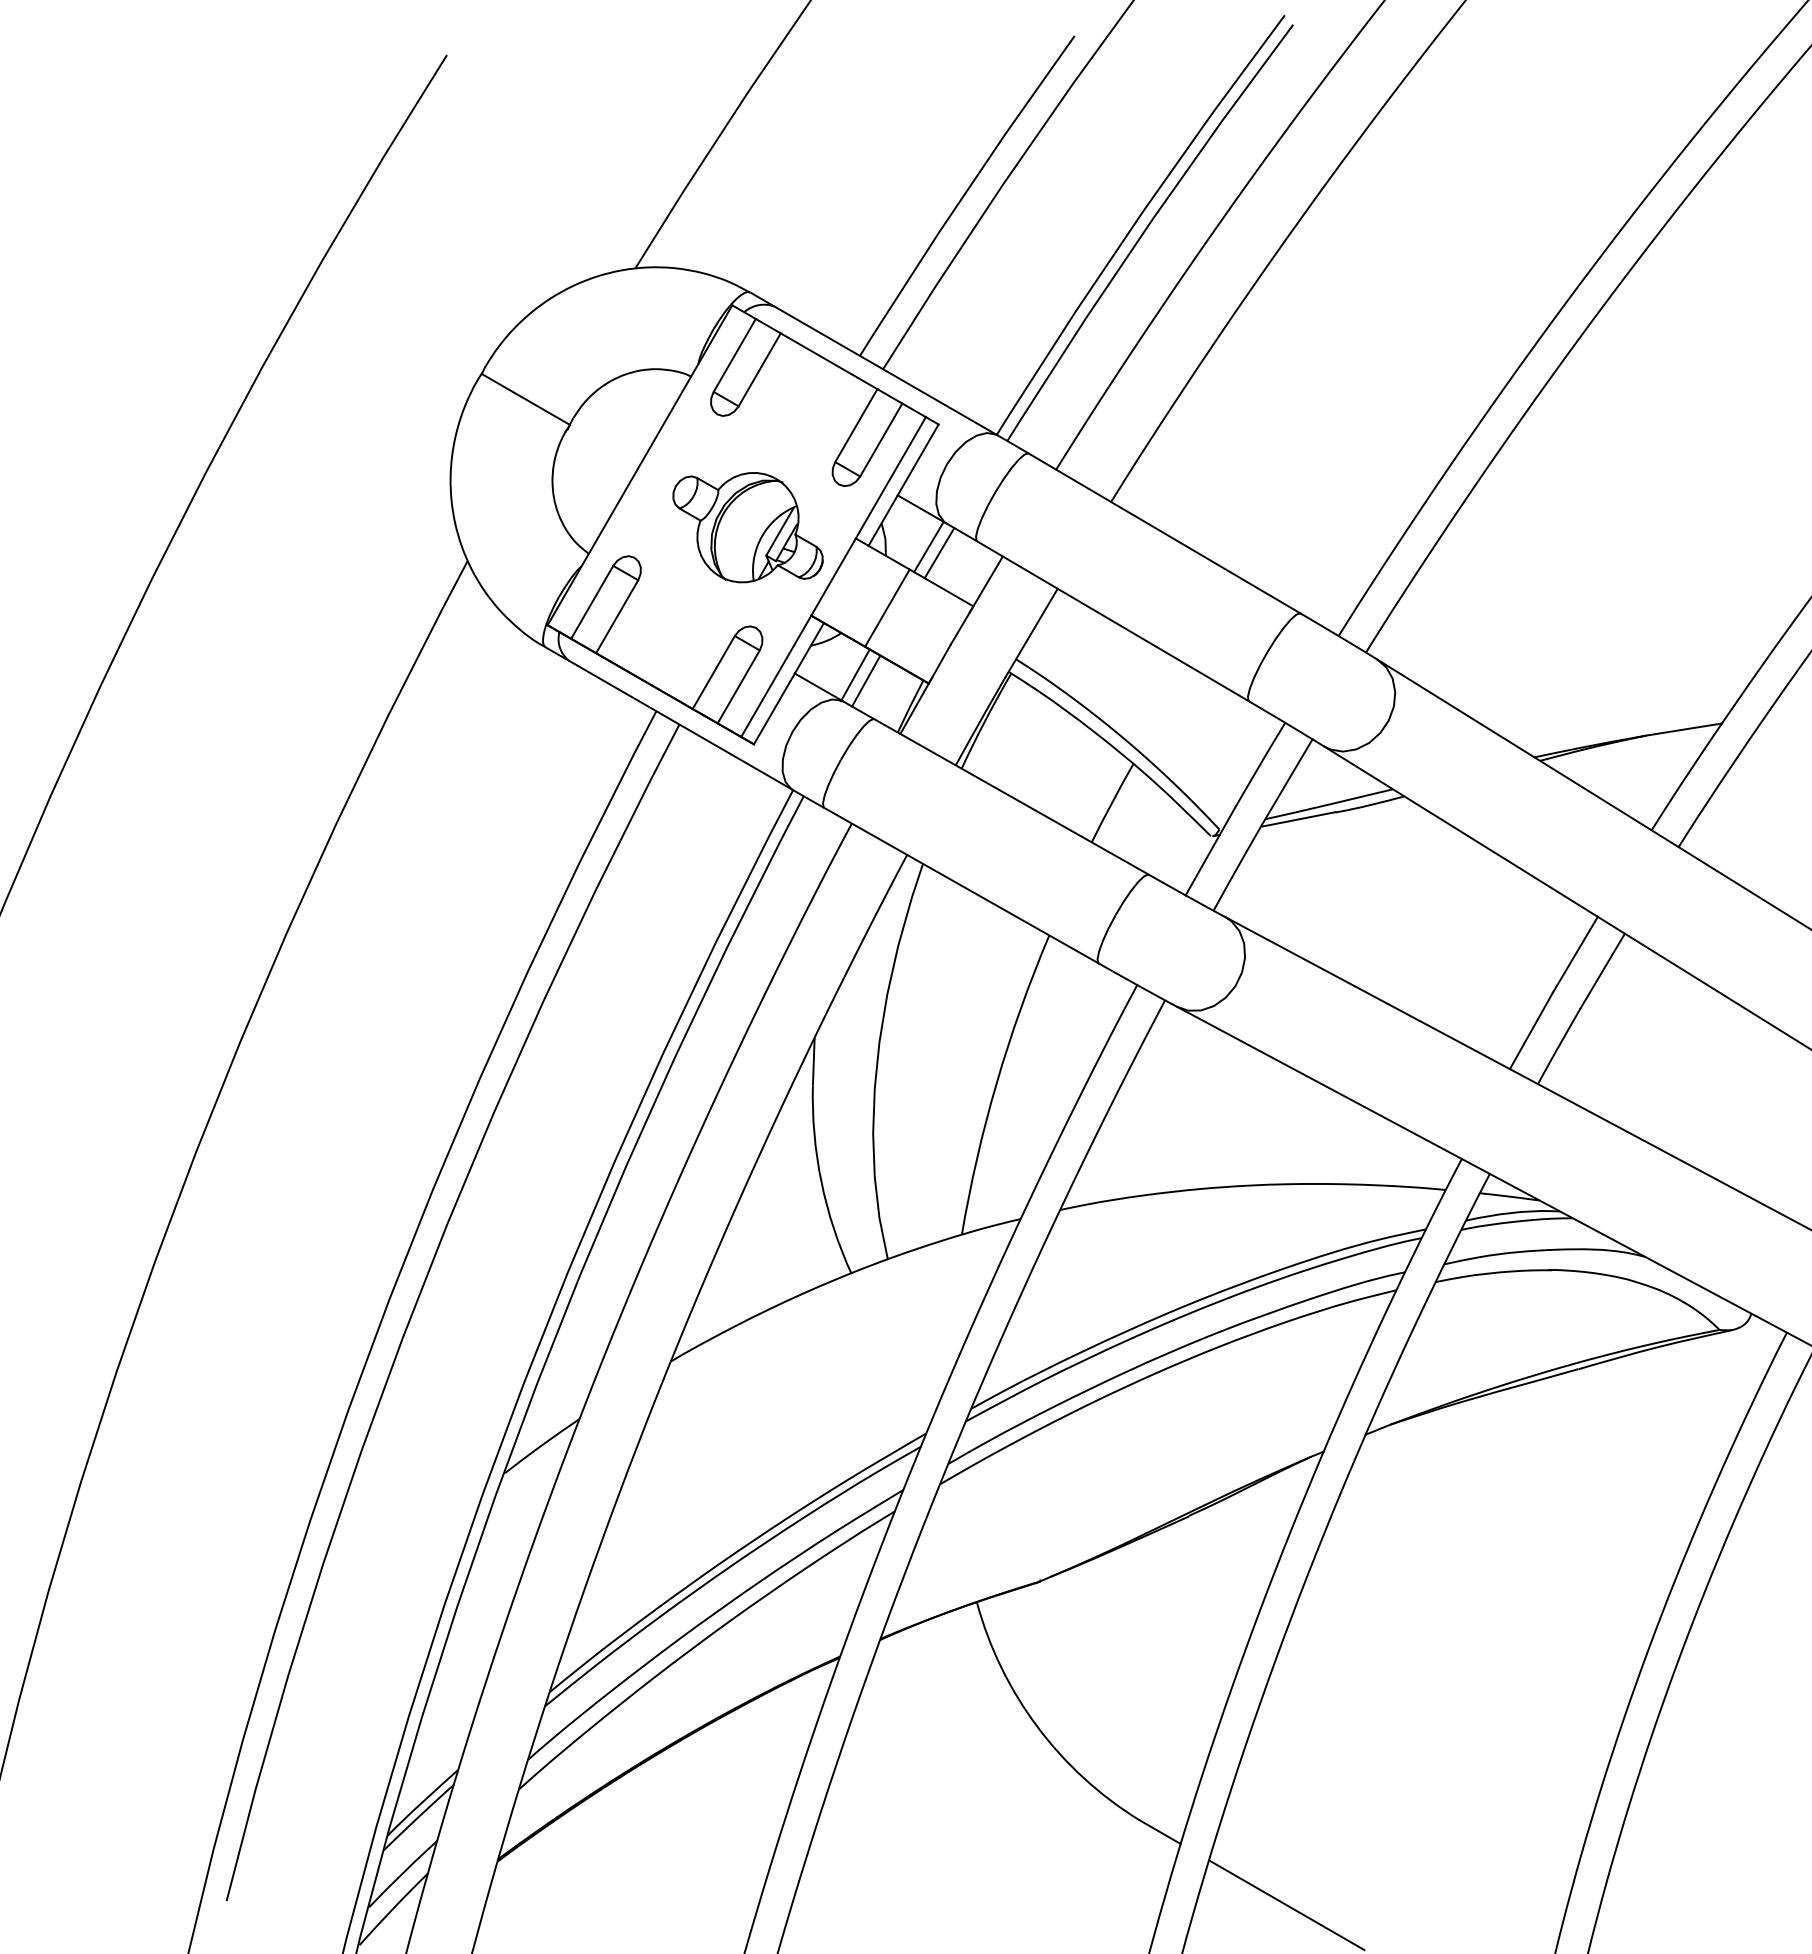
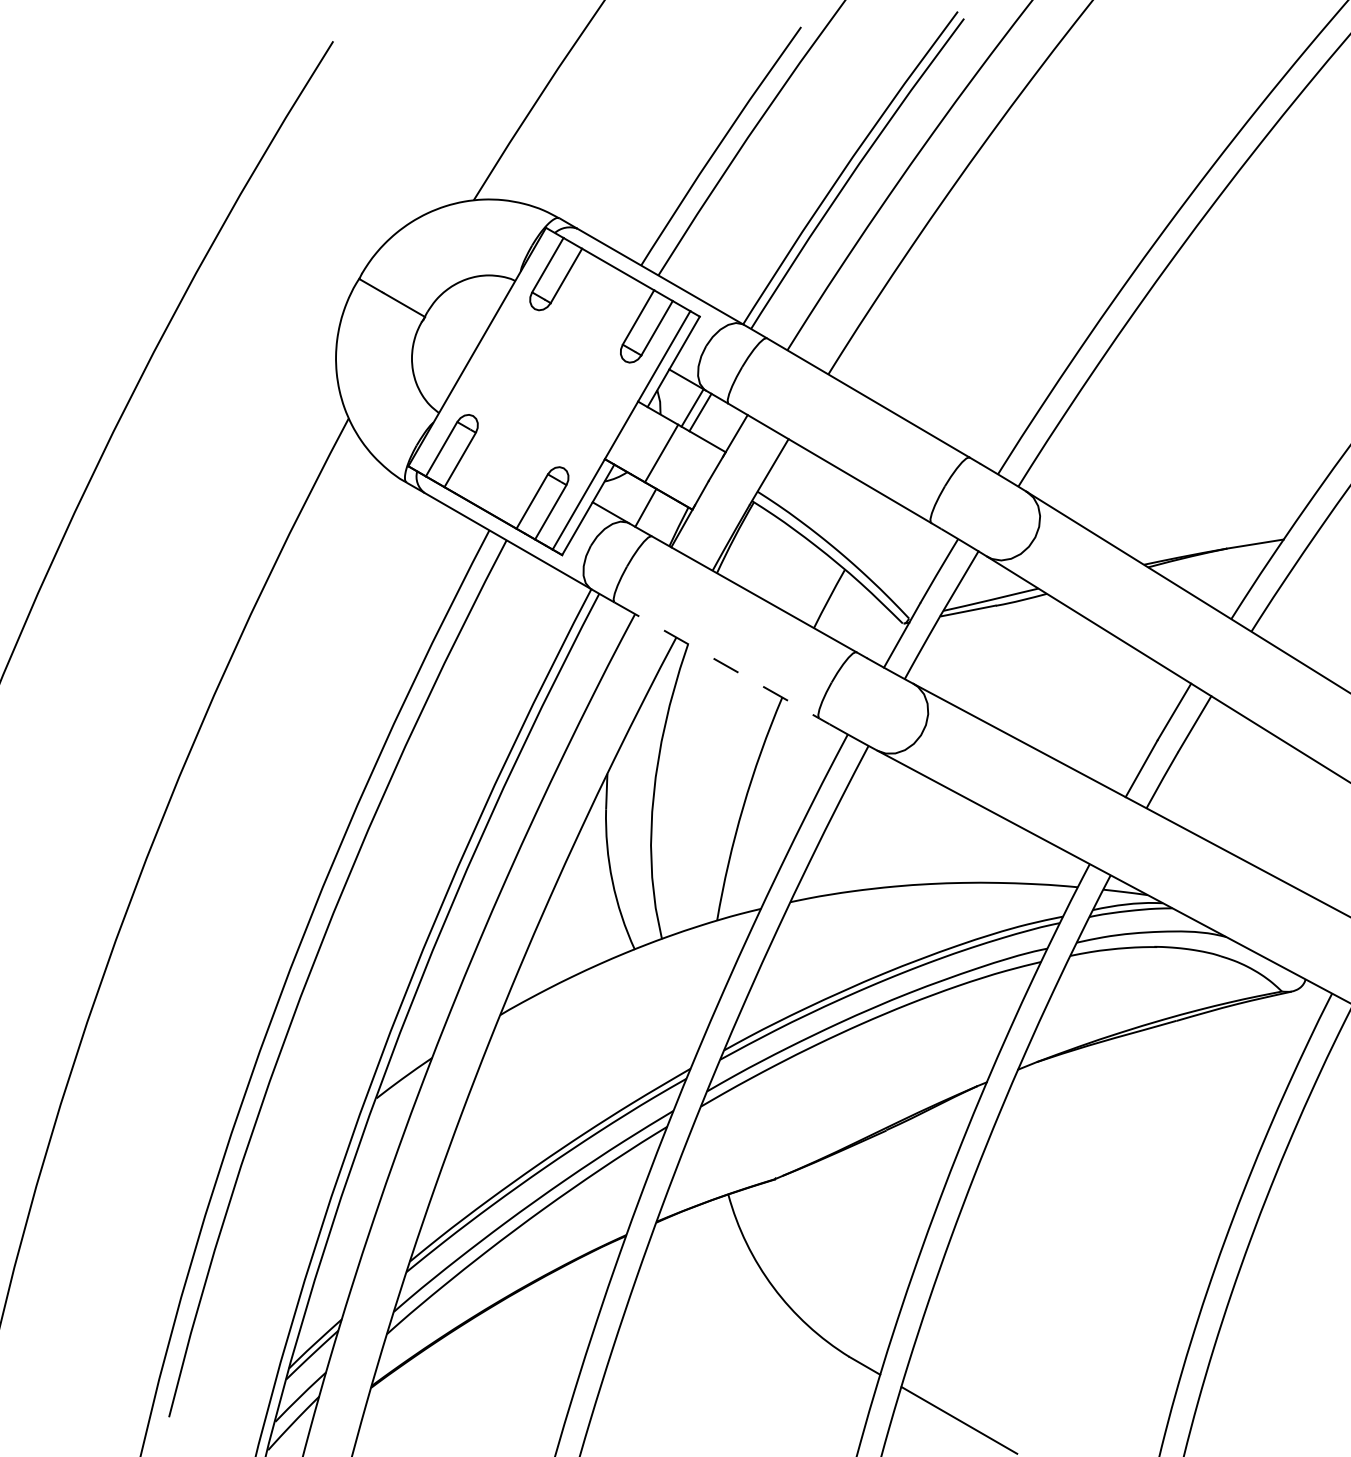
part: (747, 527) -> (557, 393), removed
line: (854, 675) -> (637, 503), removed
line: (961, 885) -> (716, 660), solid -> dashed

